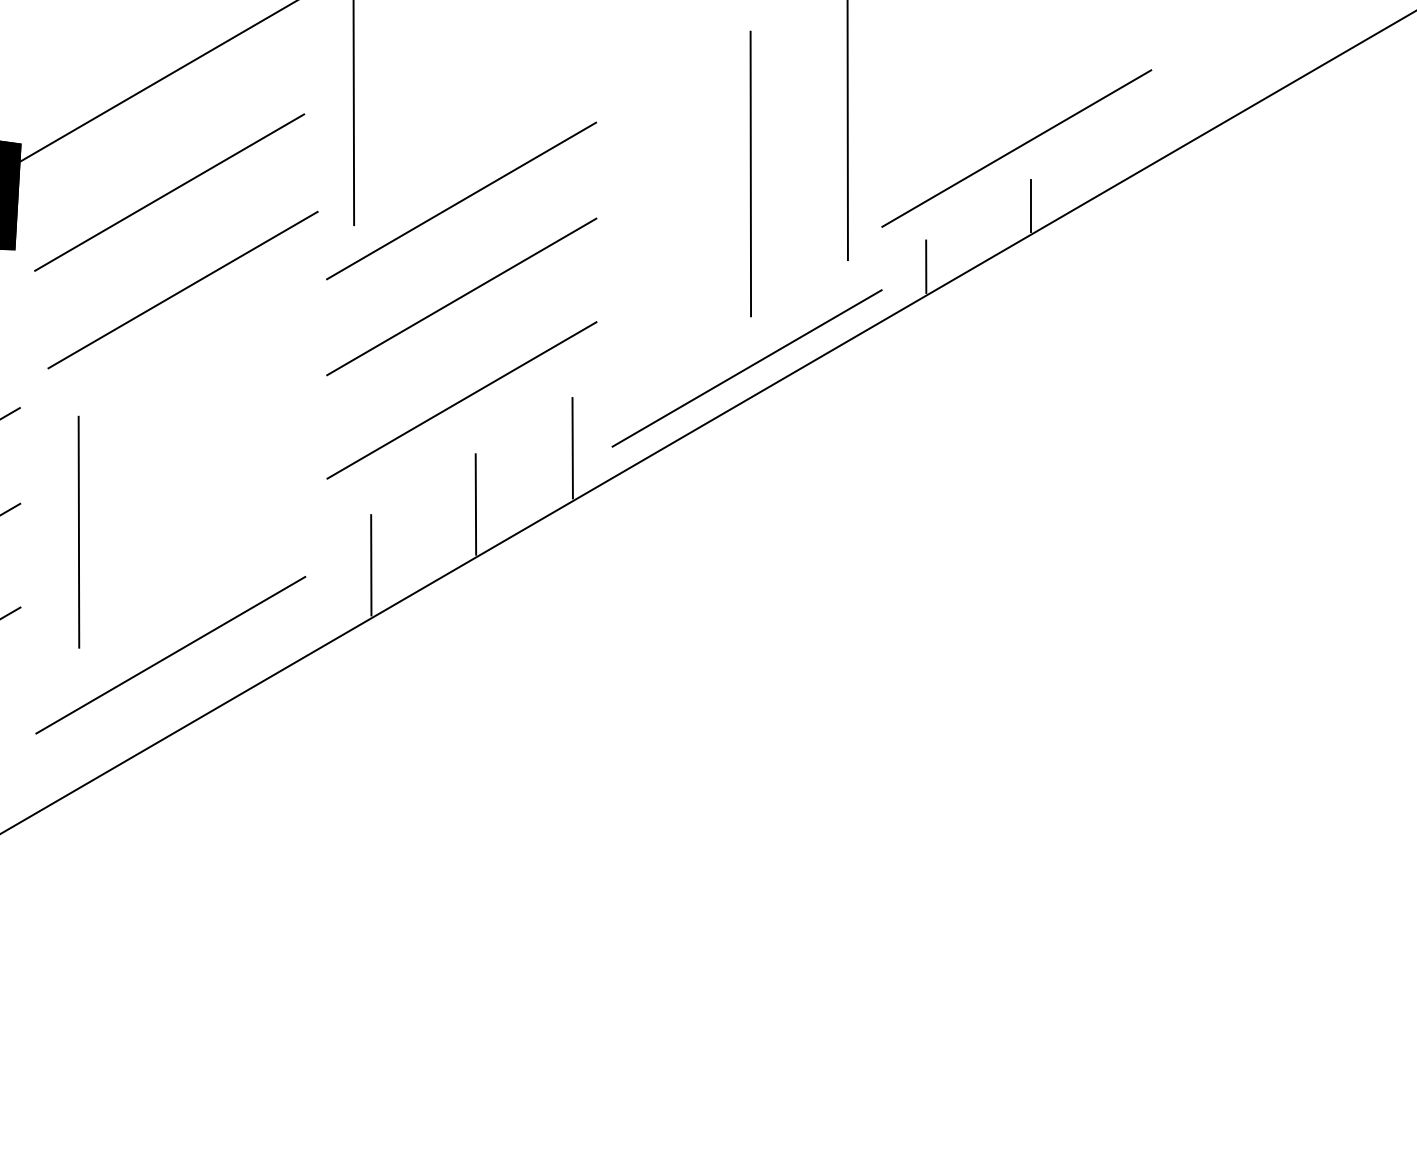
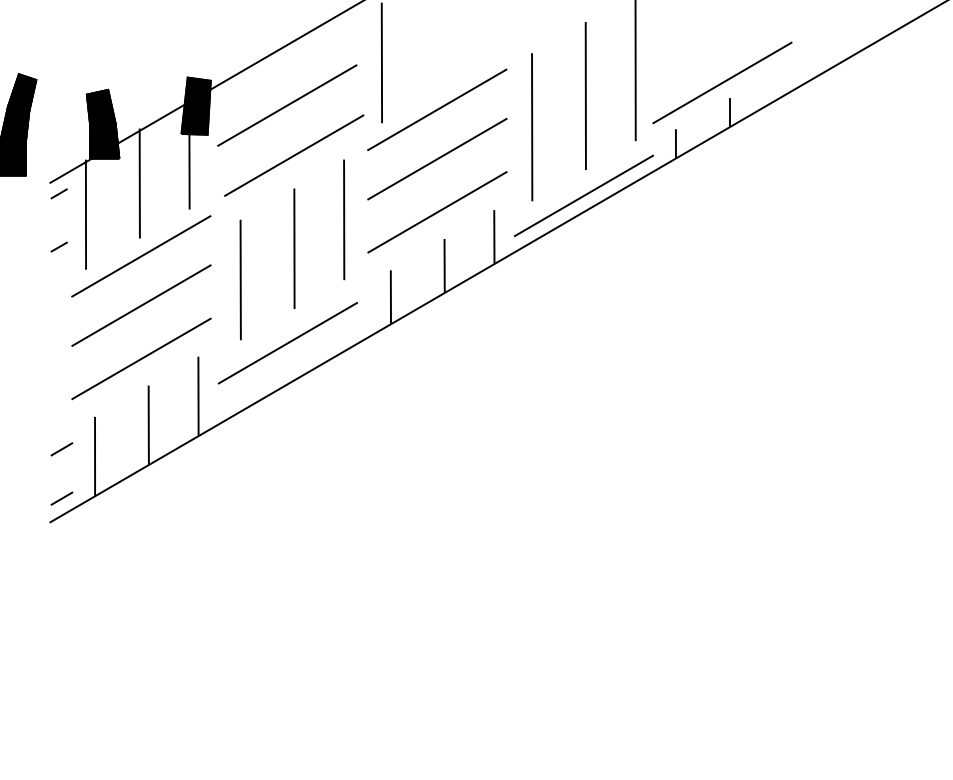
line: (646, 235) -> (532, 127), added
line: (280, 414) -> (344, 219), added
line: (183, 470) -> (294, 248), added

